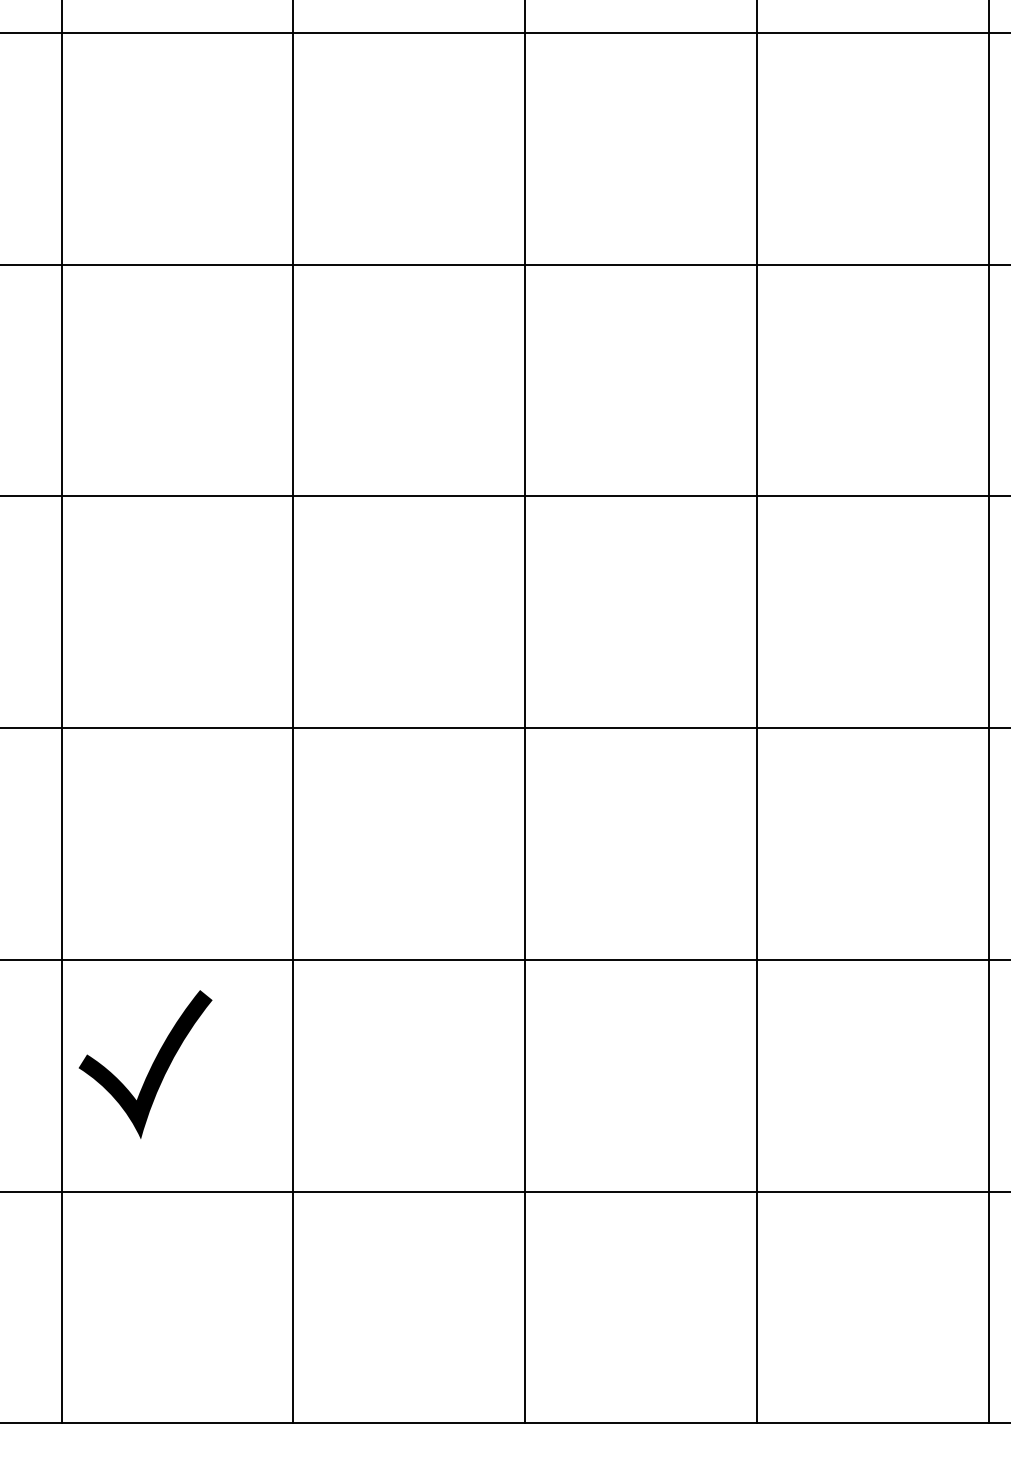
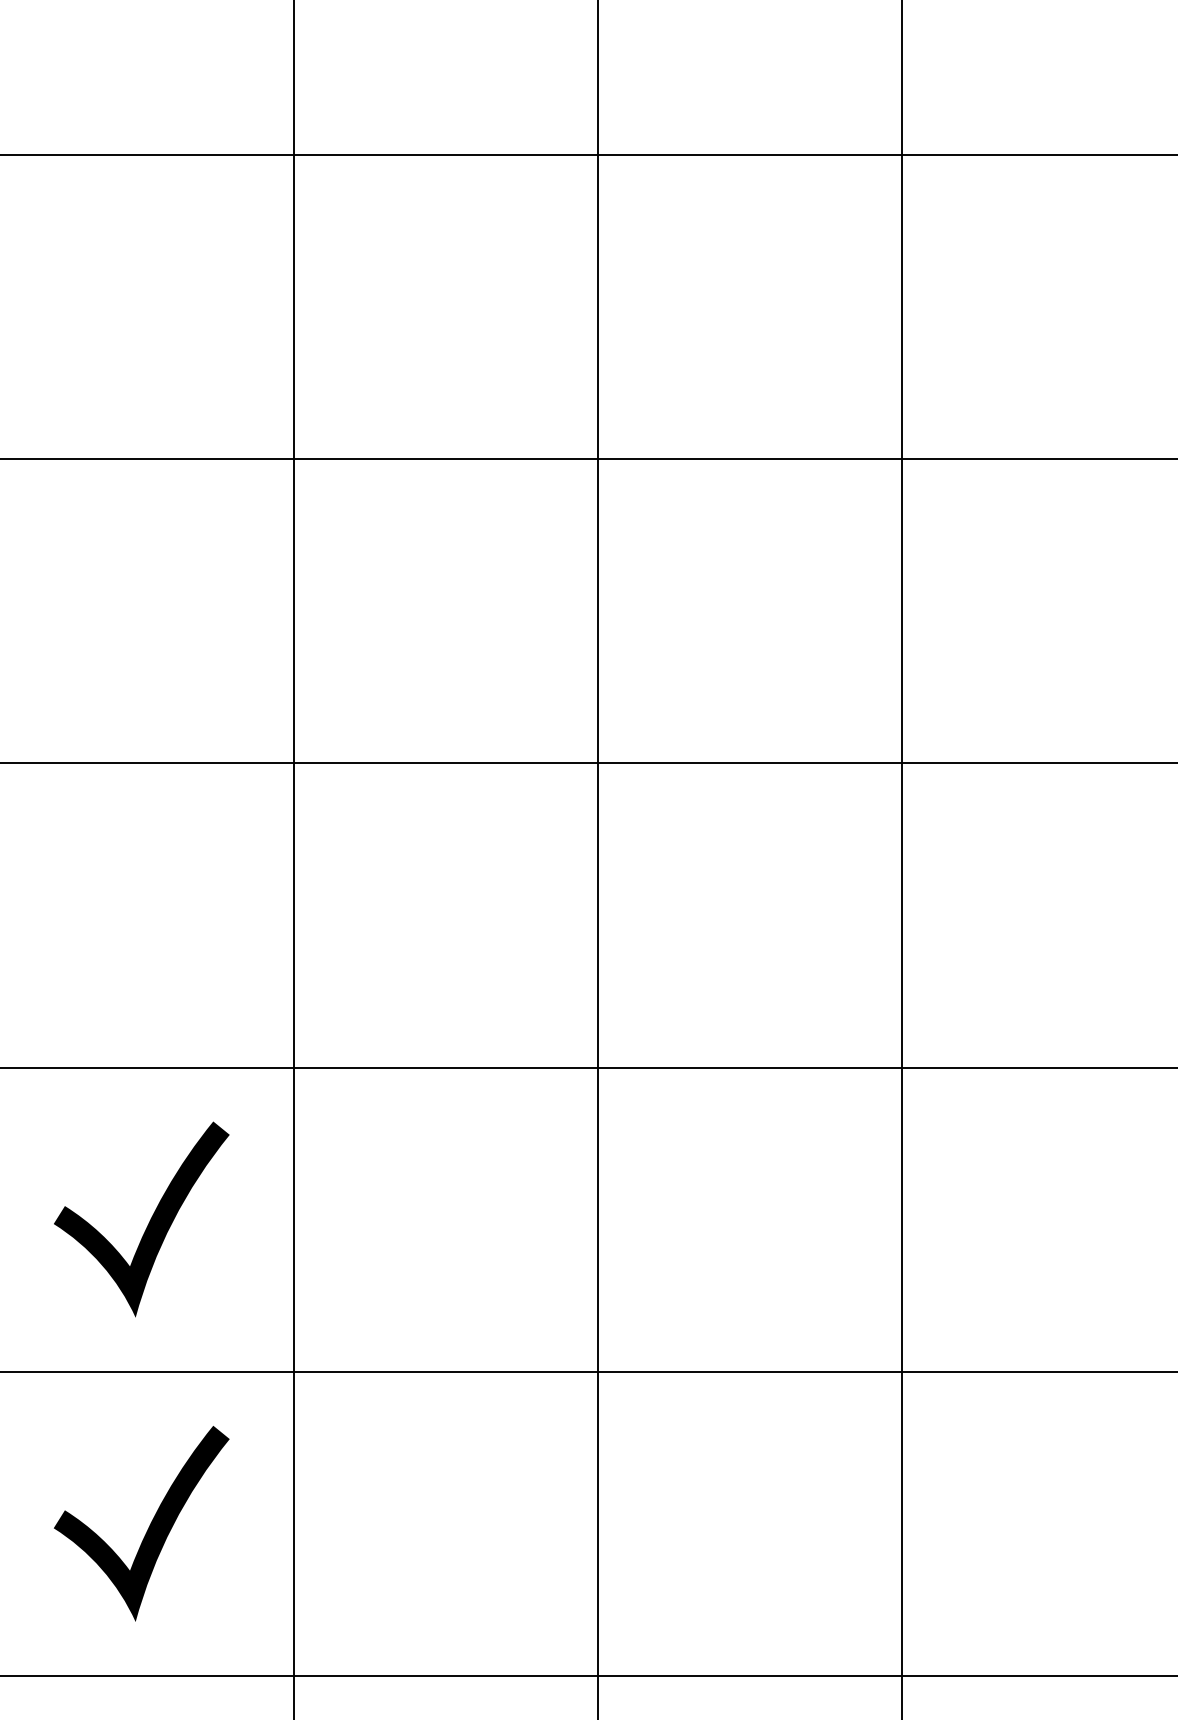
fill: (177, 843) -> (141, 1218), added
part: (145, 1064) -> (141, 1523), moved

